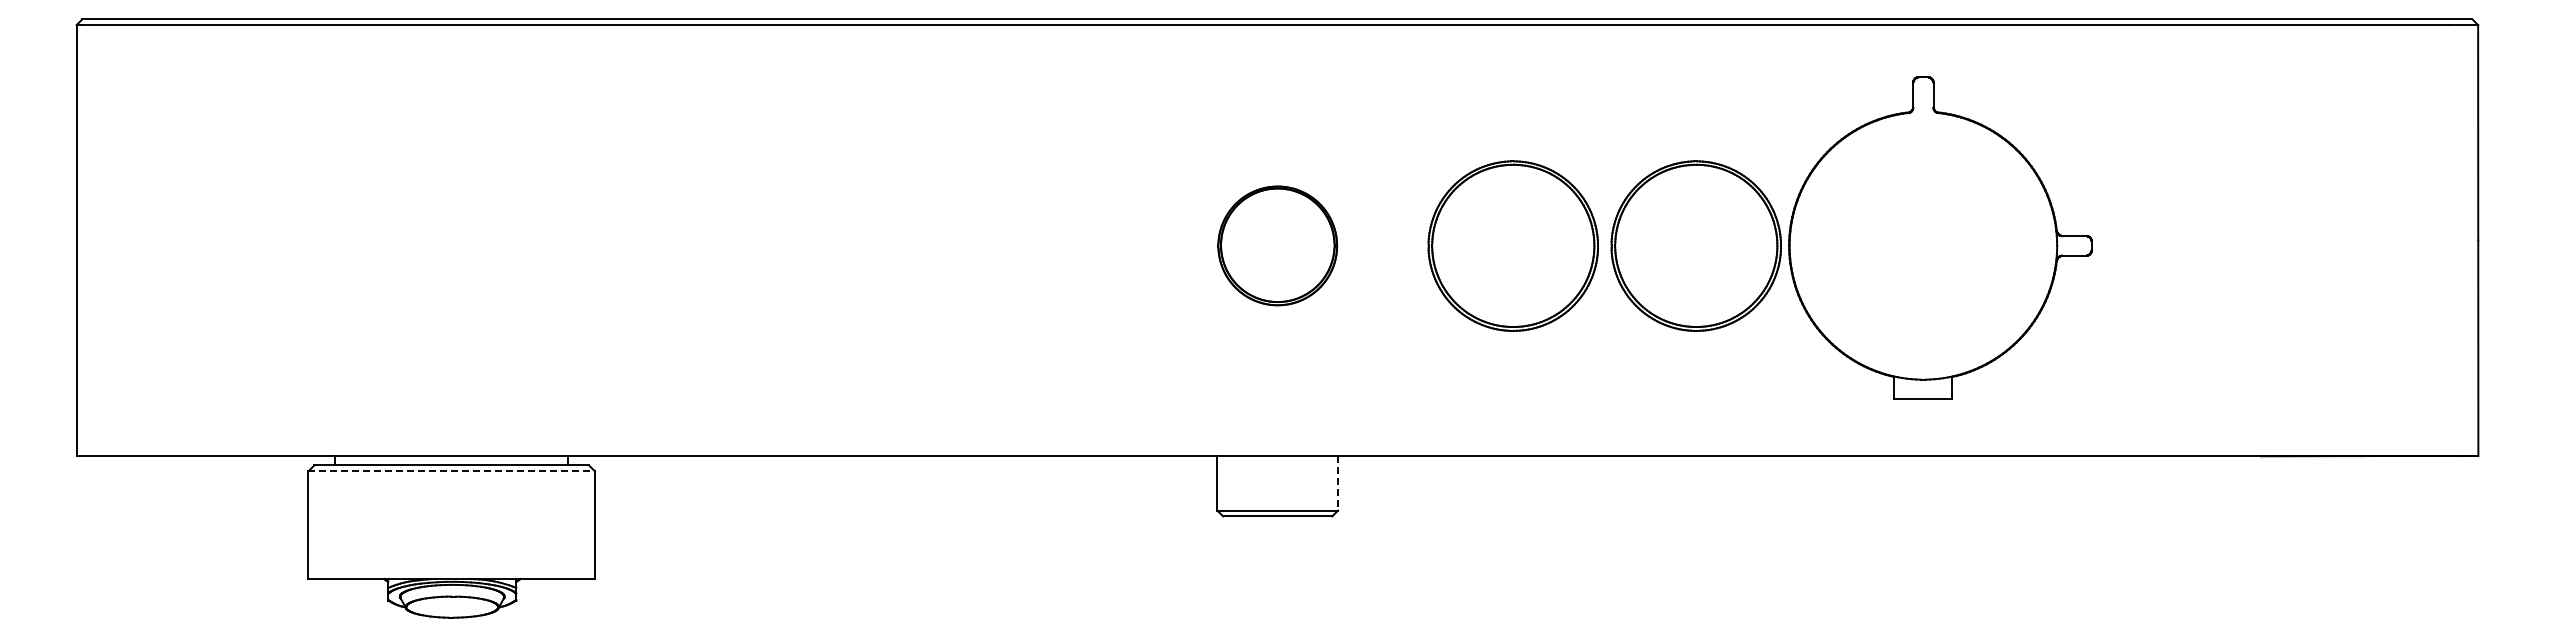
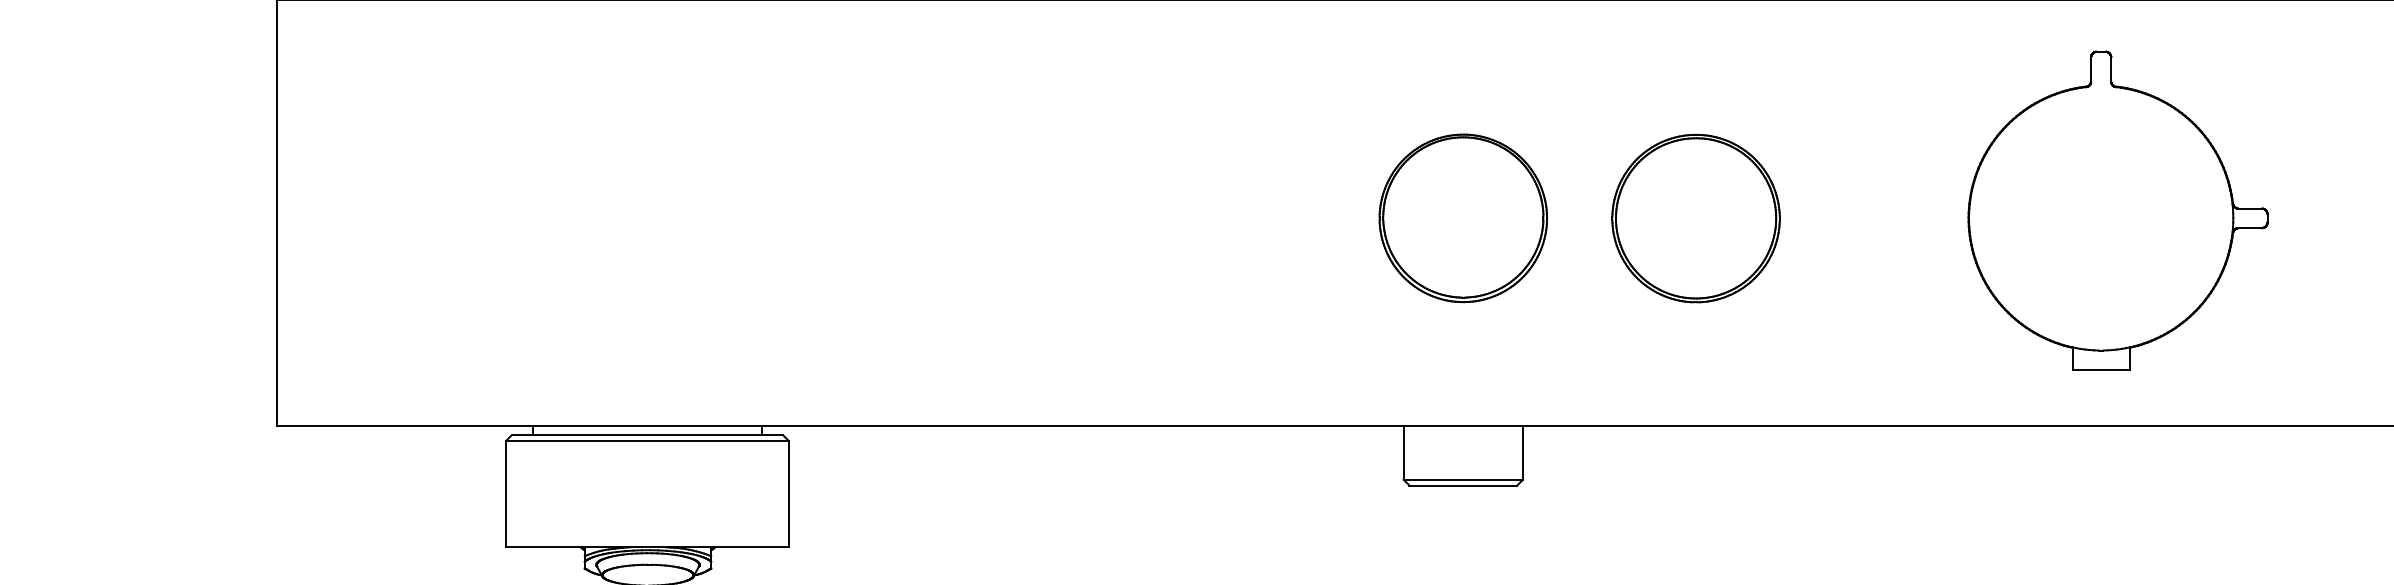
part: (1277, 245) -> (1463, 217), size x1.43
part: (1695, 245) -> (1876, 217), removed
line: (452, 471) -> (648, 441), dashed -> solid
line: (1338, 483) -> (1523, 453), dashed -> solid

